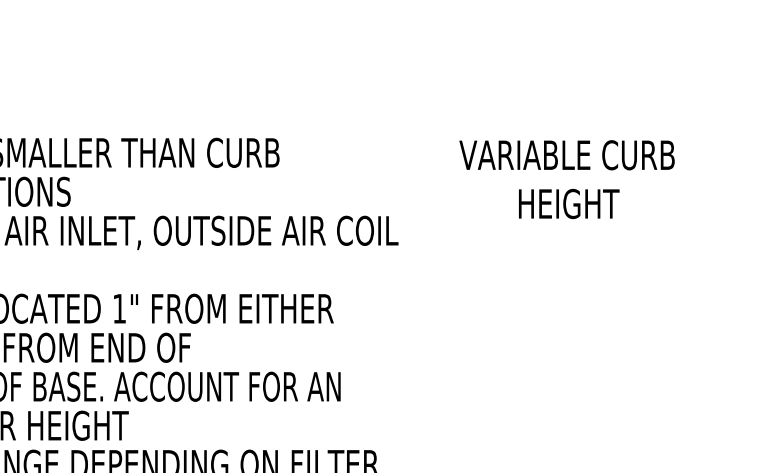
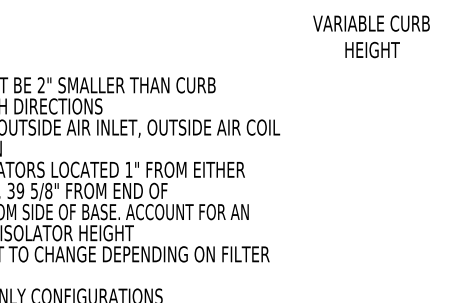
text: (567, 179) -> (371, 36), moved

